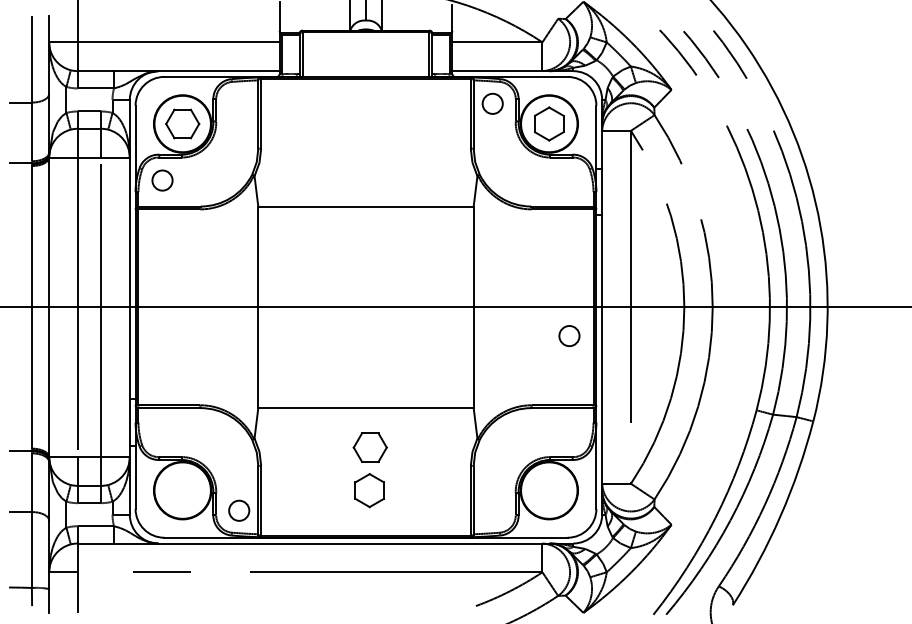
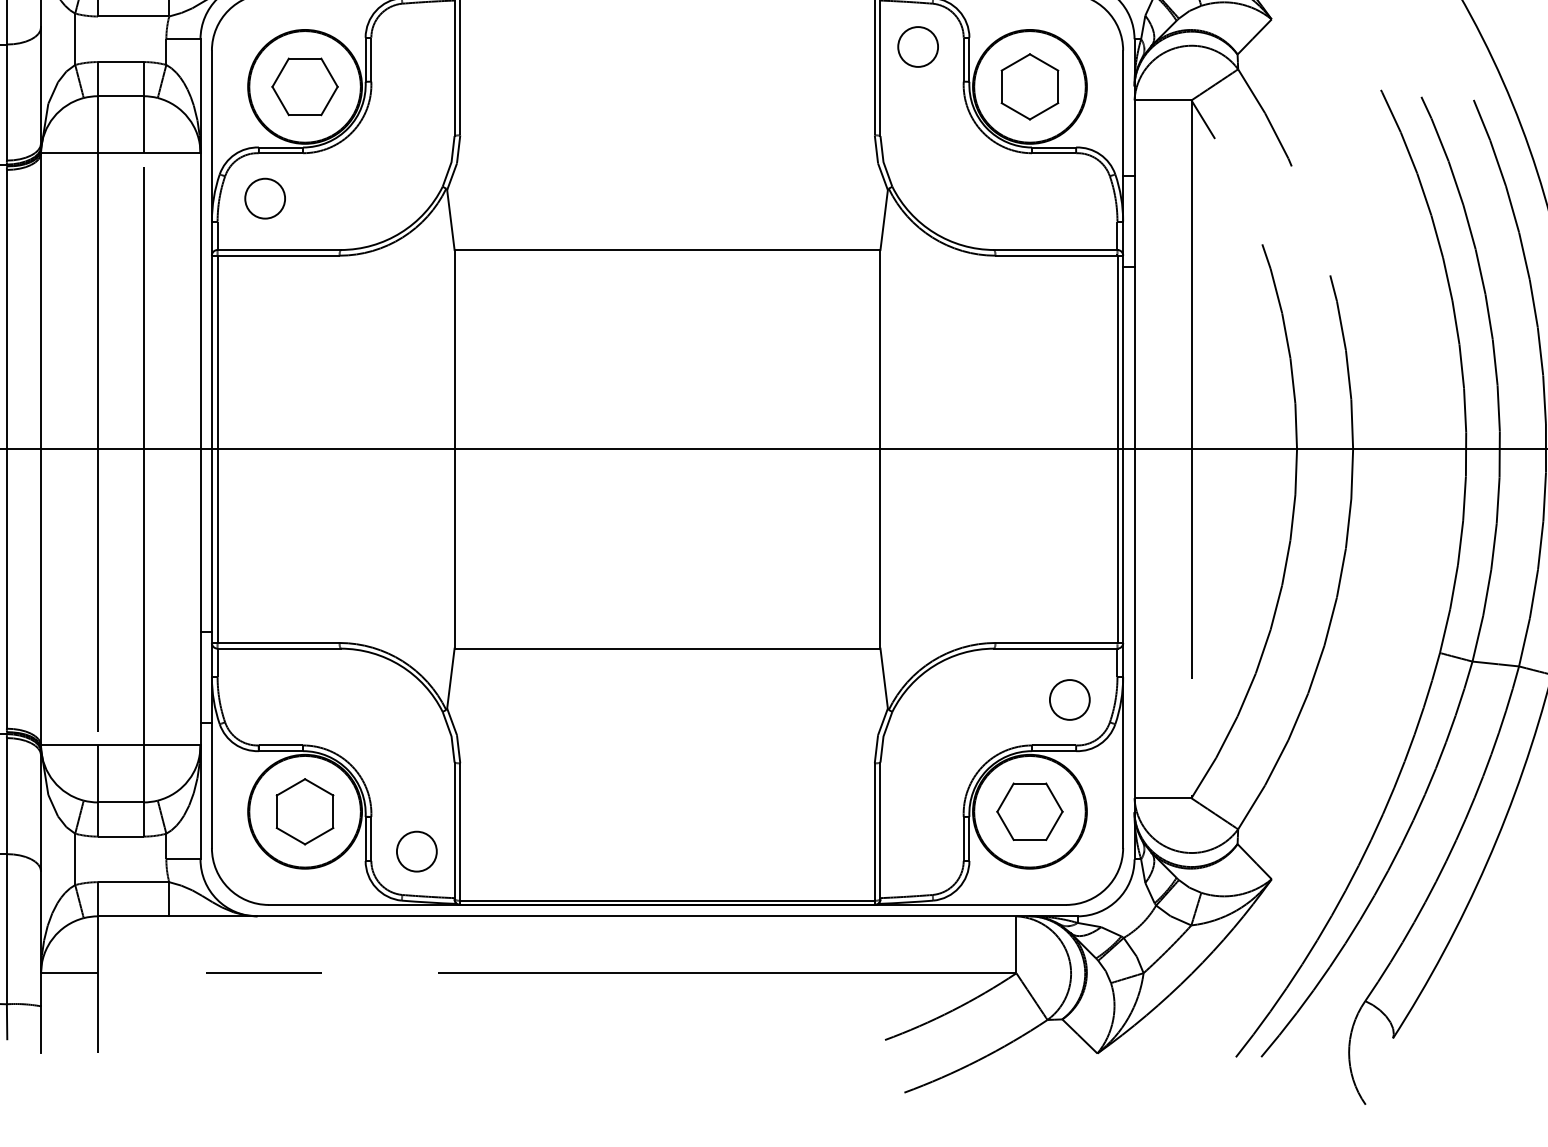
circle: (569, 335) -> (1069, 698), moved
part: (369, 447) -> (1028, 811), moved
part: (369, 490) -> (304, 811), moved

